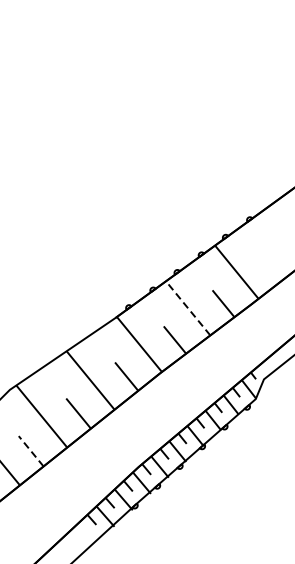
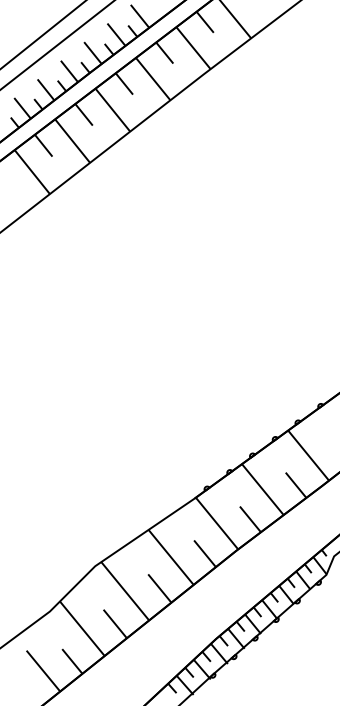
line: (187, 308) -> (262, 489), dashed -> solid
line: (30, 450) -> (114, 623), dashed -> solid

